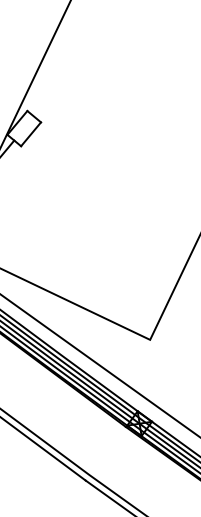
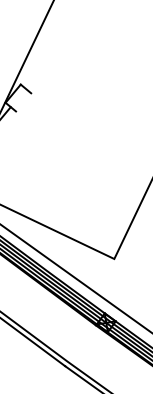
line: (31, 134) -> (23, 102), removed

